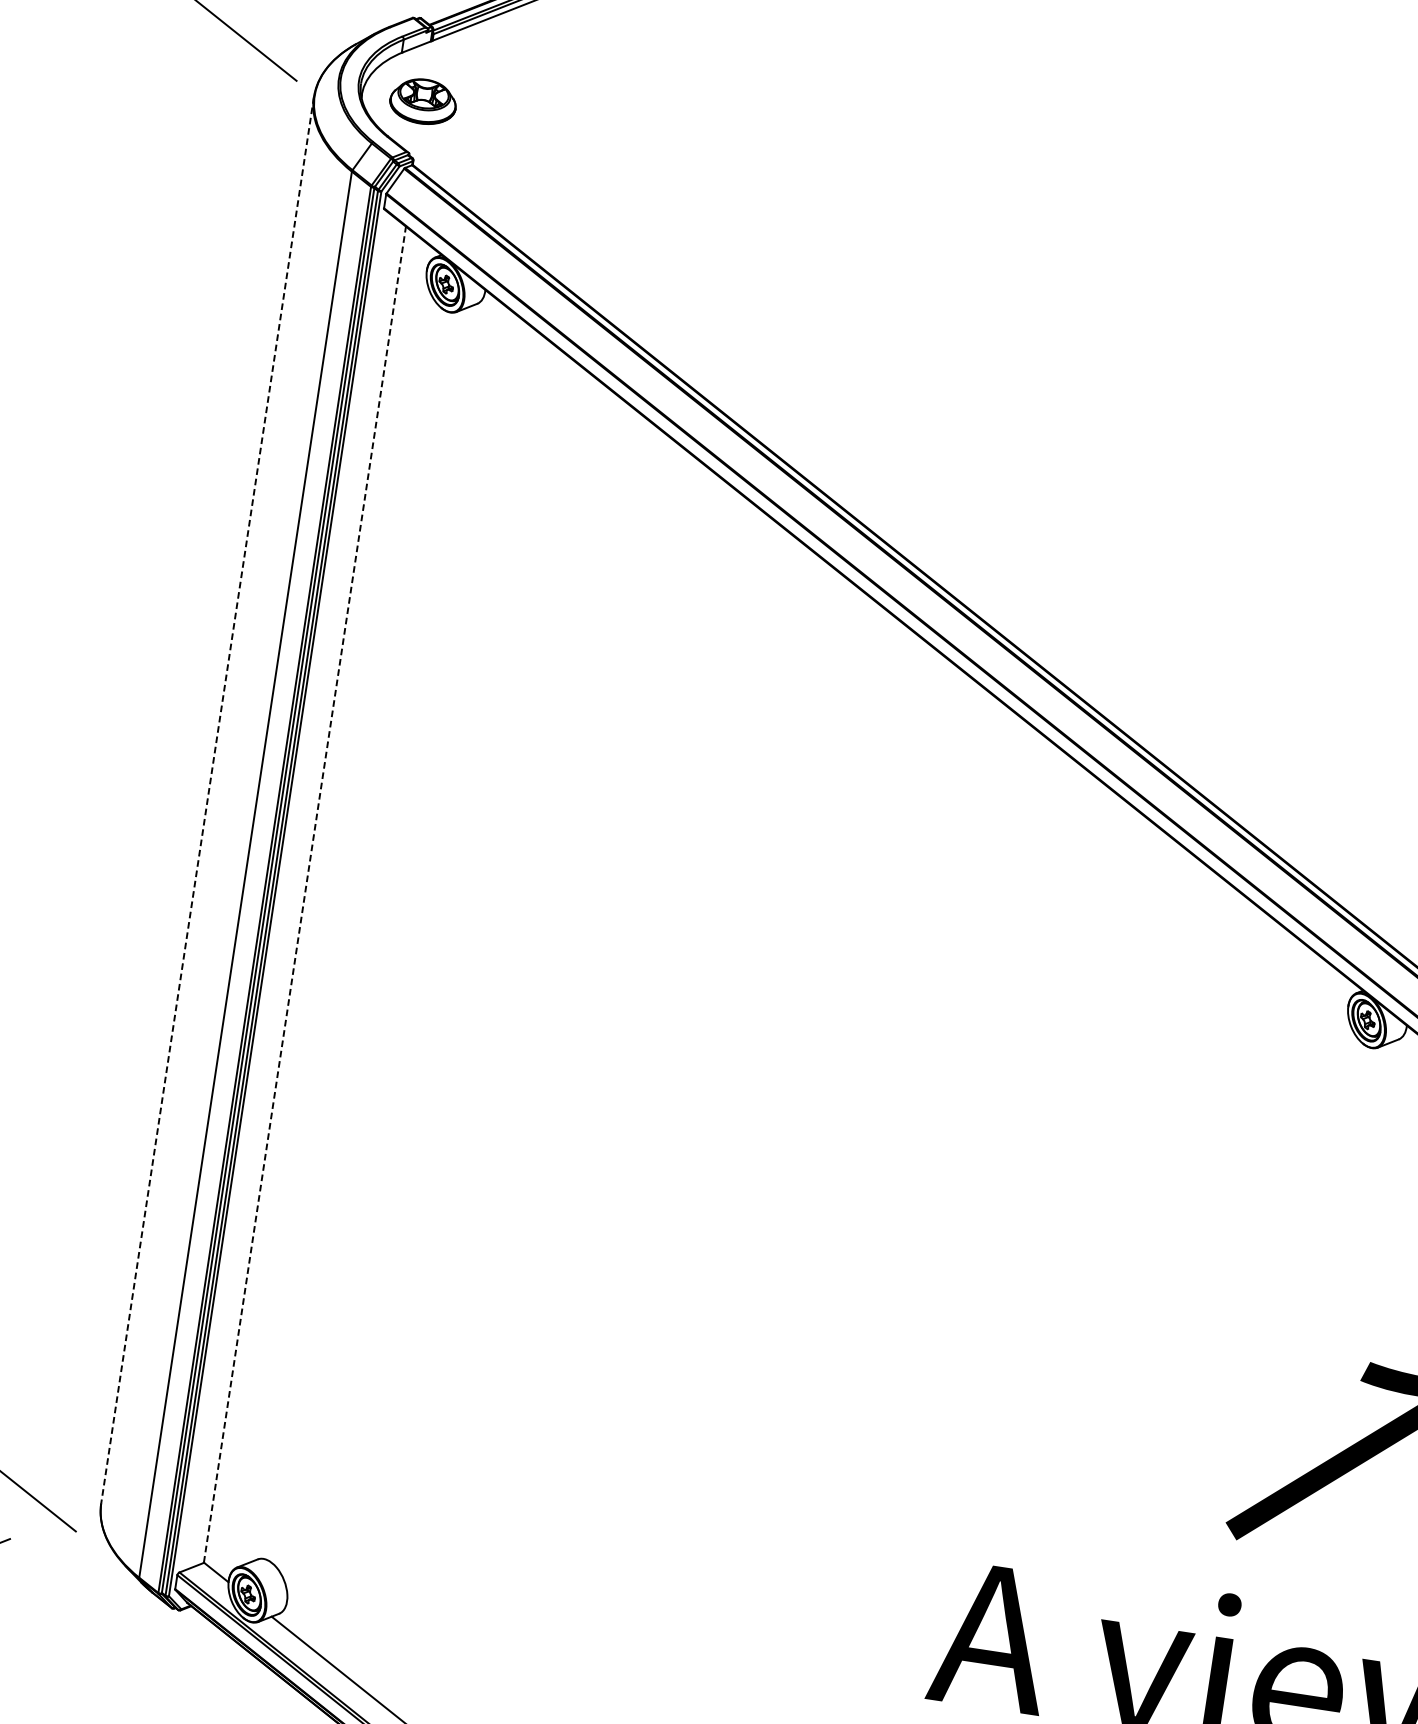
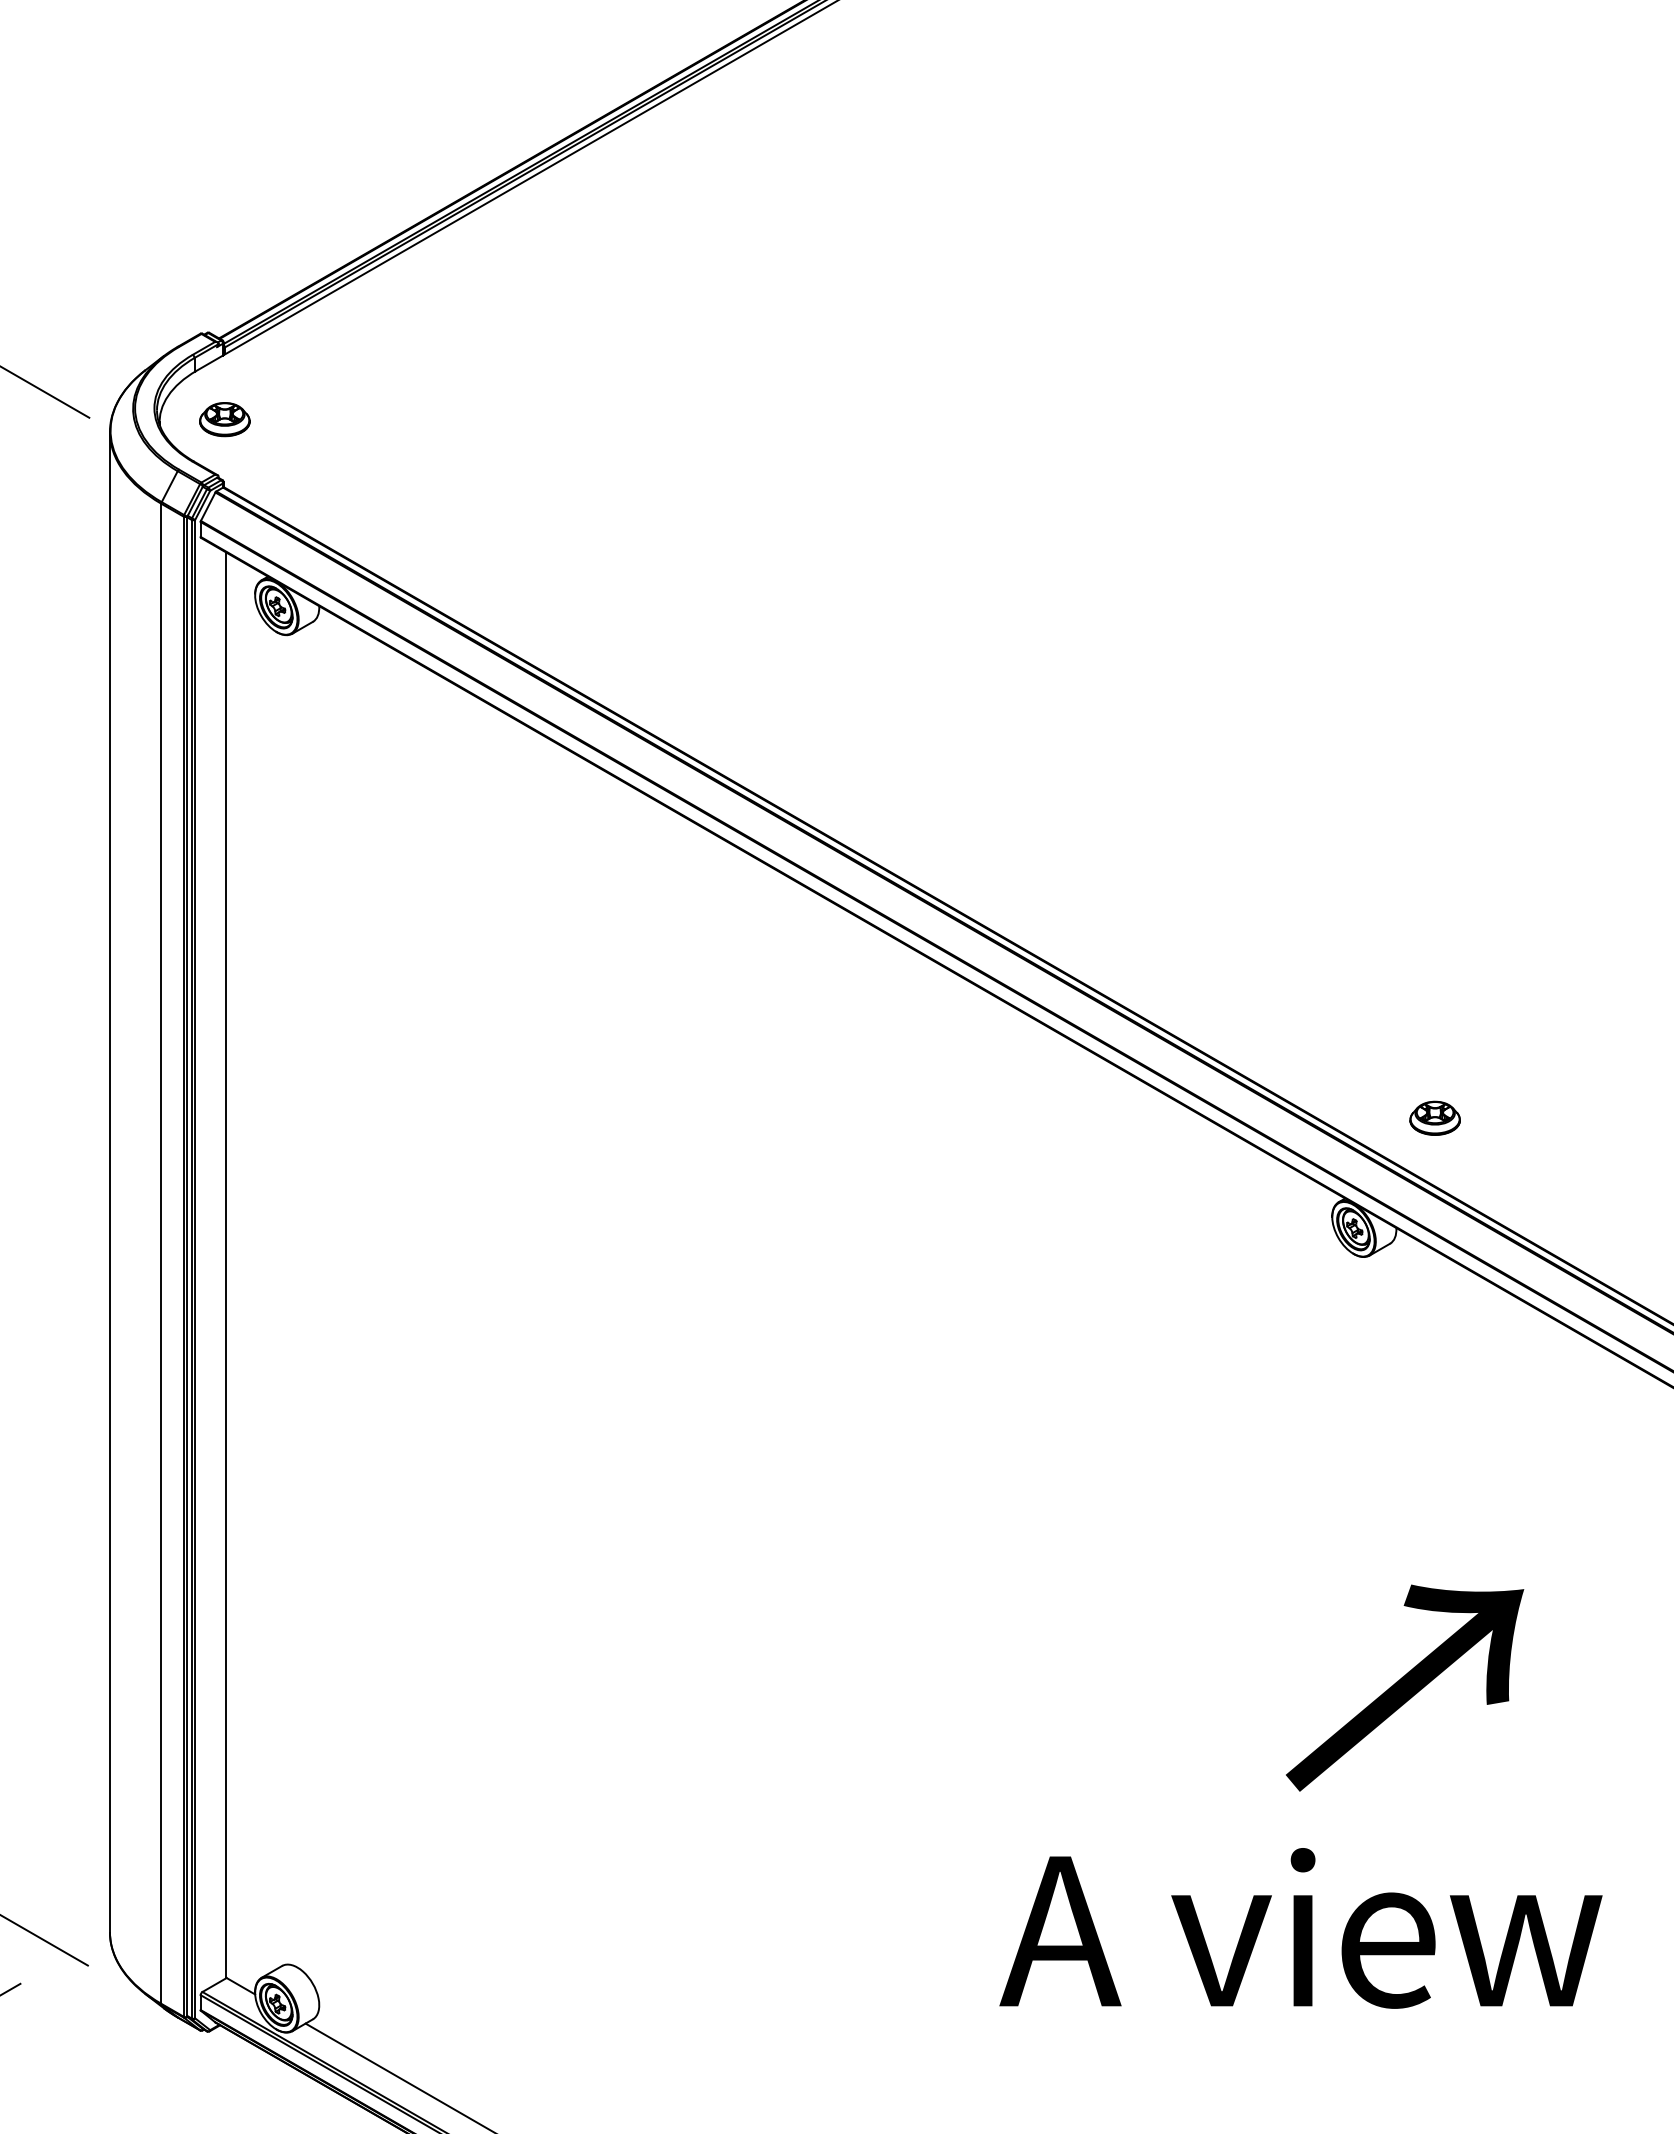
part: (423, 101) -> (224, 419), size x0.71
line: (207, 800) -> (109, 1182), dashed -> solid
line: (305, 894) -> (226, 1265), dashed -> solid

